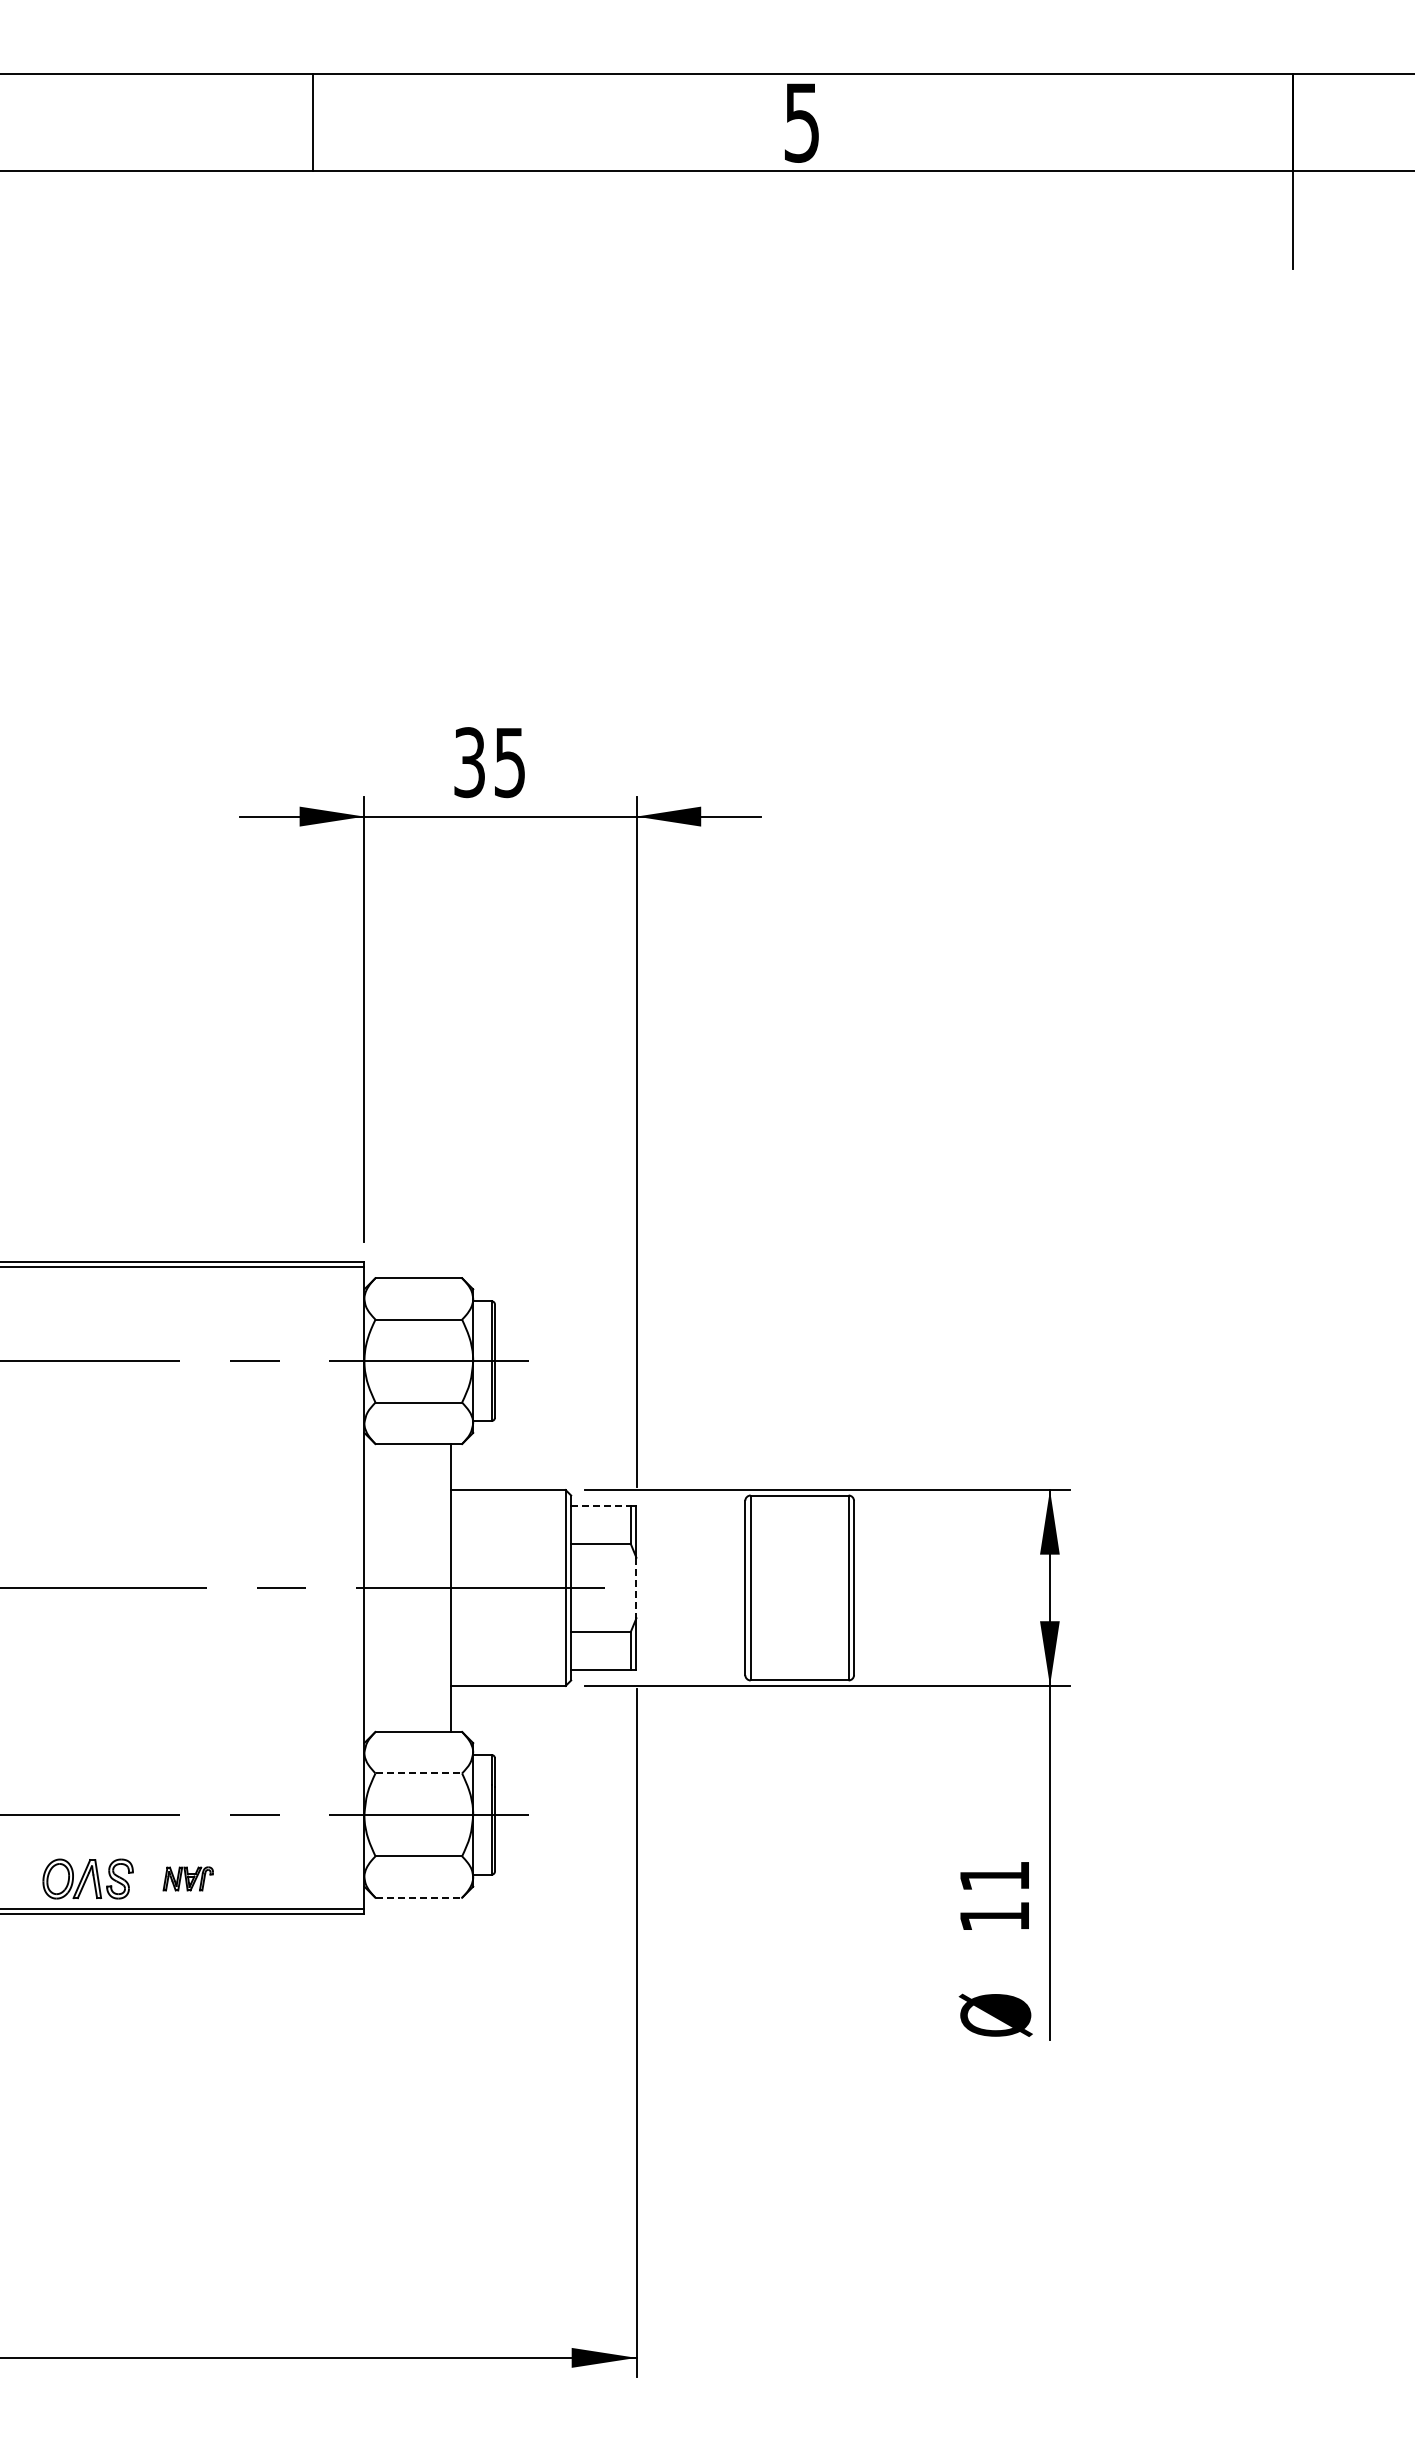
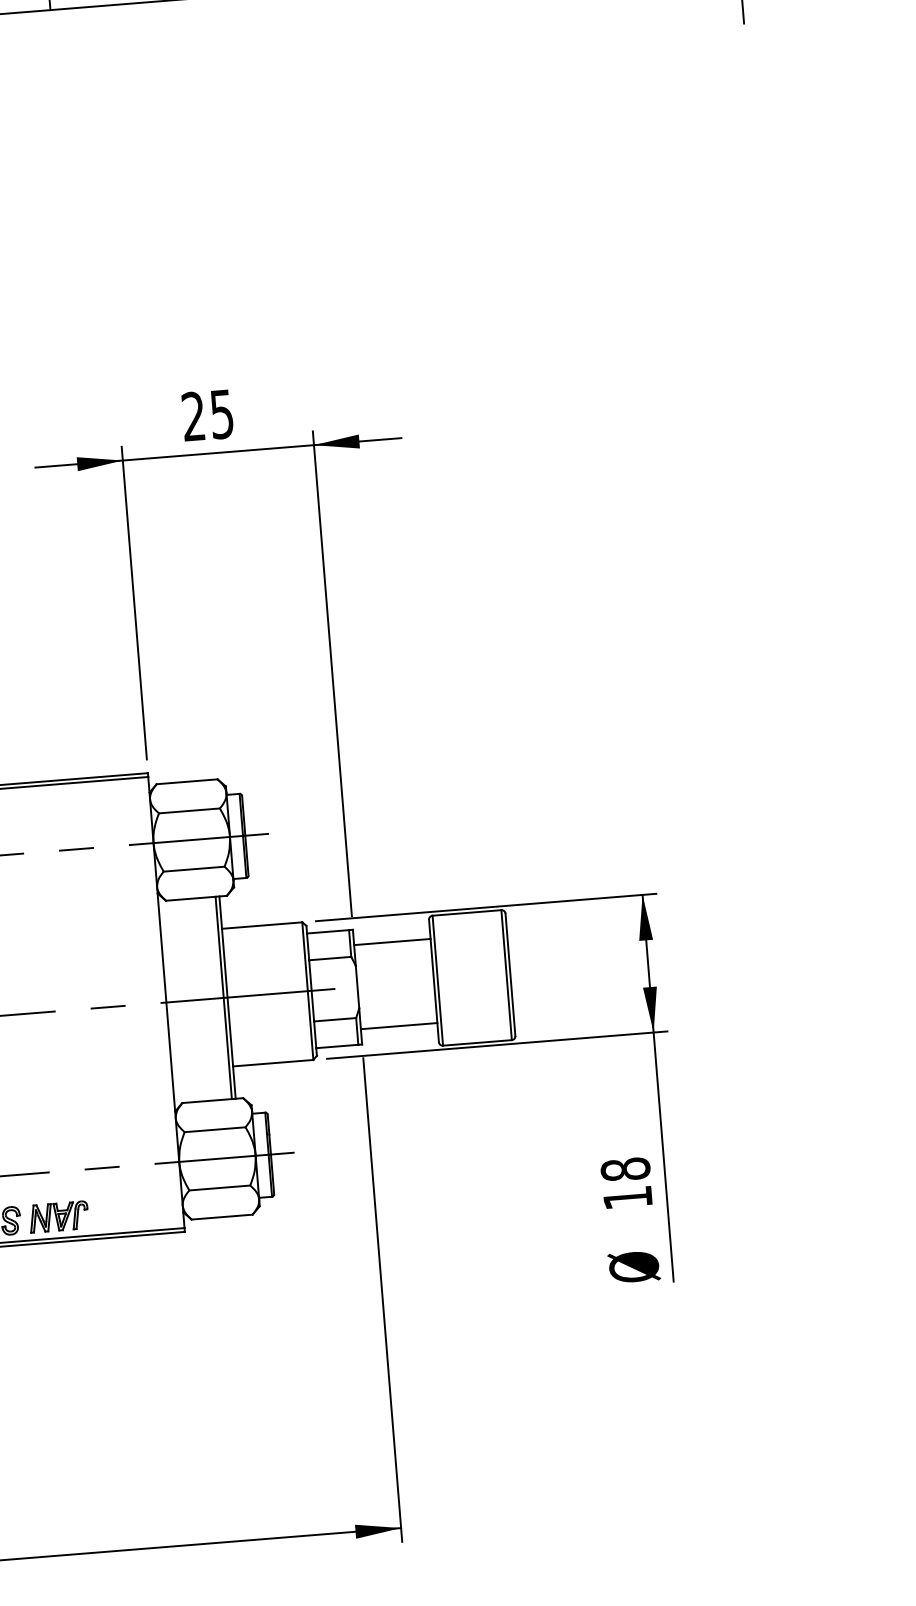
text: (469, 762) -> (193, 416), 35 -> 25
line: (601, 1506) -> (328, 931), dashed -> solid
line: (690, 1528) -> (392, 942), added
line: (446, 1587) -> (224, 997), added
line: (636, 1588) -> (357, 987), dashed -> solid
line: (690, 1647) -> (398, 1025), added
line: (419, 1773) -> (215, 1129), dashed -> solid
text: (994, 1876) -> (625, 1169), 11 -> 18
part: (188, 1878) -> (59, 1216), size x1.67
line: (419, 1897) -> (222, 1216), dashed -> solid

